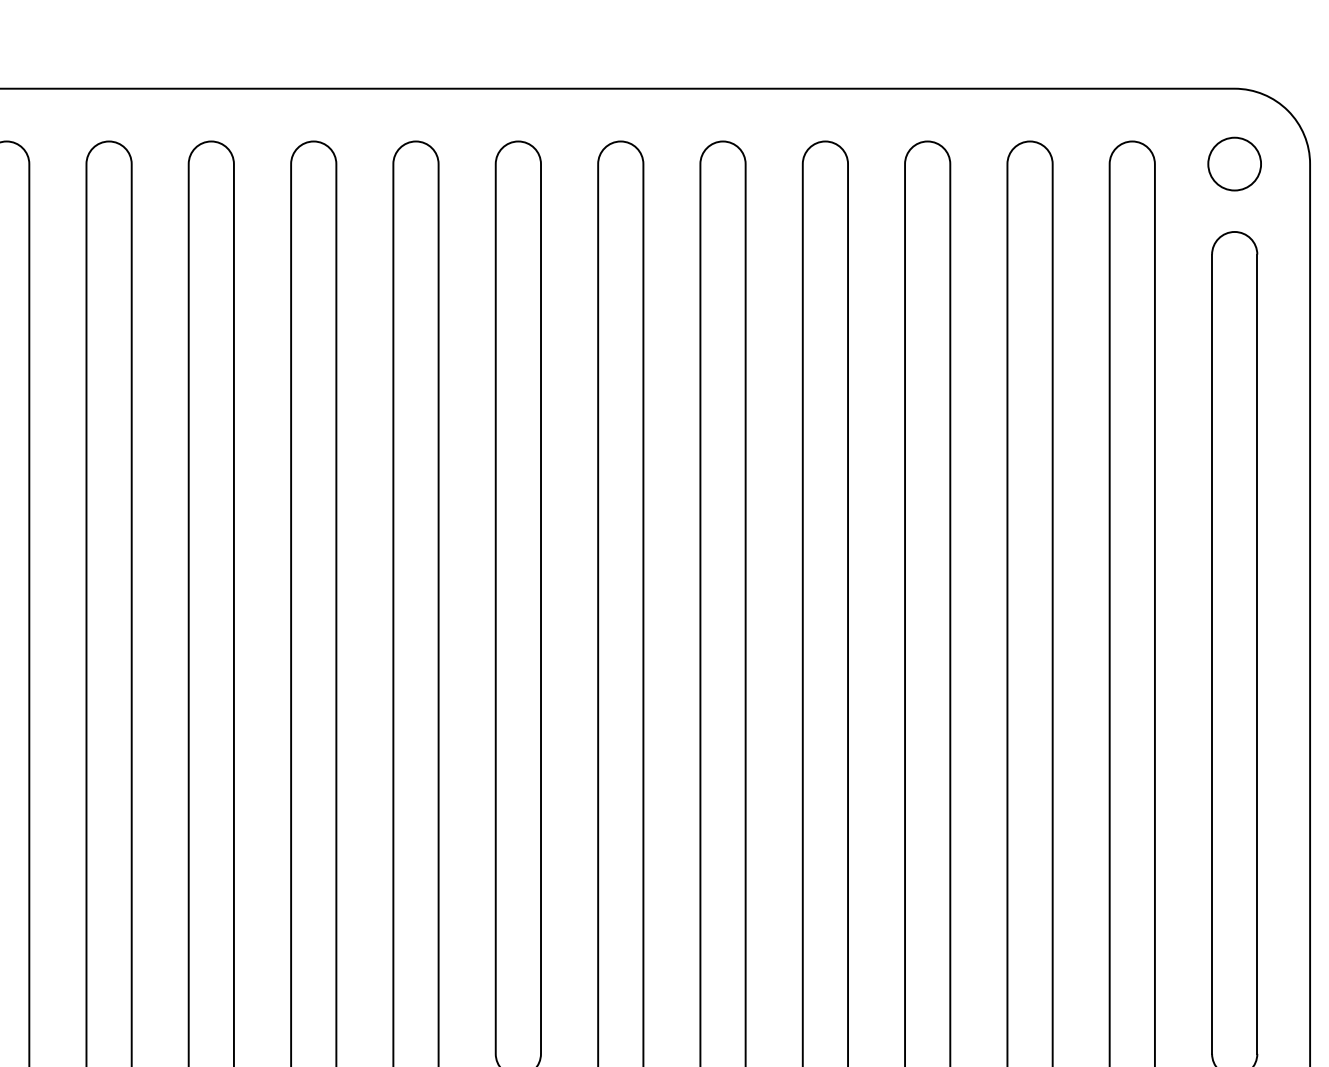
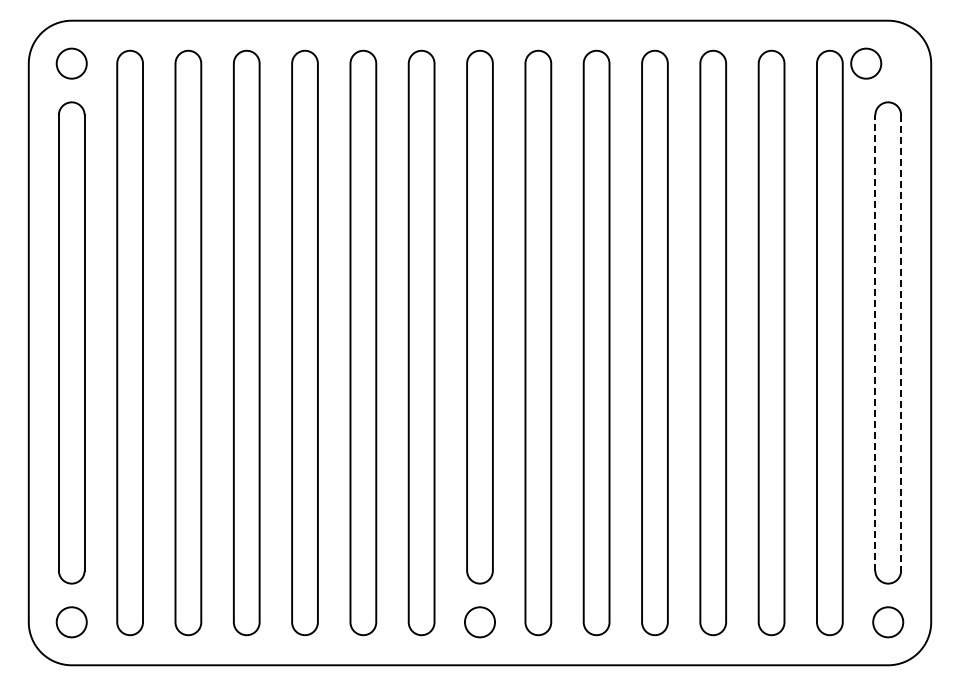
circle: (1235, 163) -> (866, 63), moved
line: (1212, 655) -> (875, 343), solid -> dashed
line: (1257, 655) -> (901, 343), solid -> dashed

